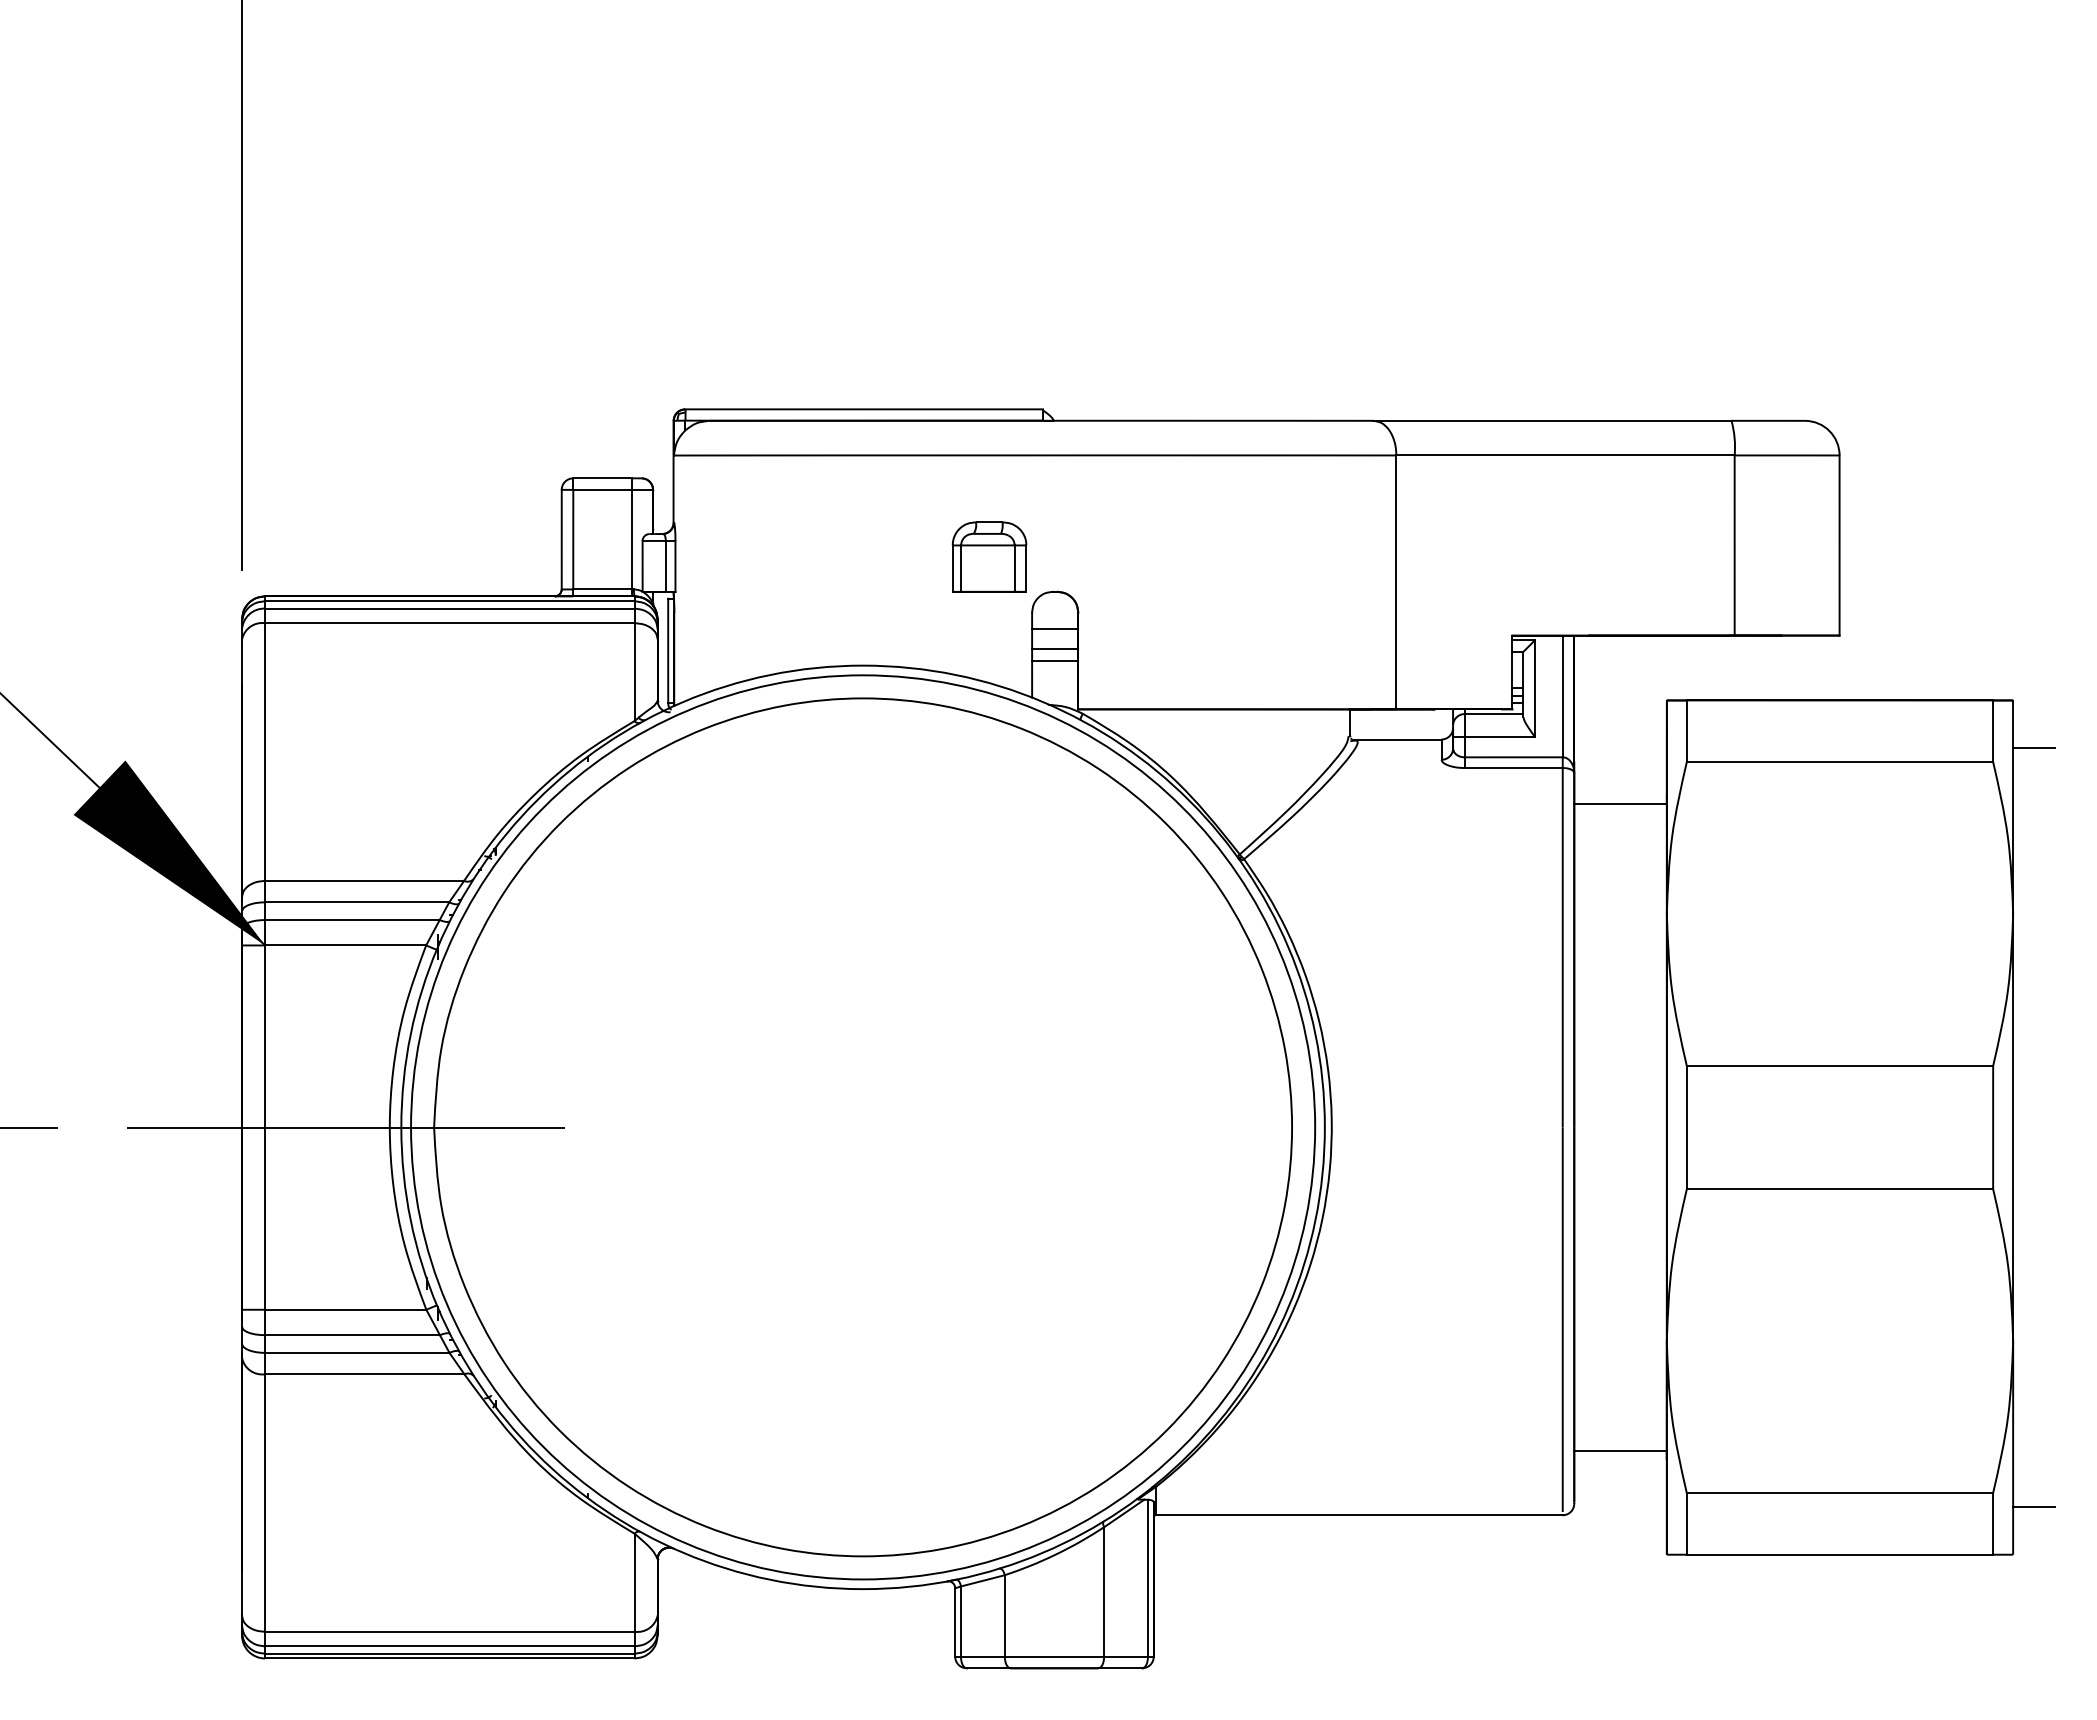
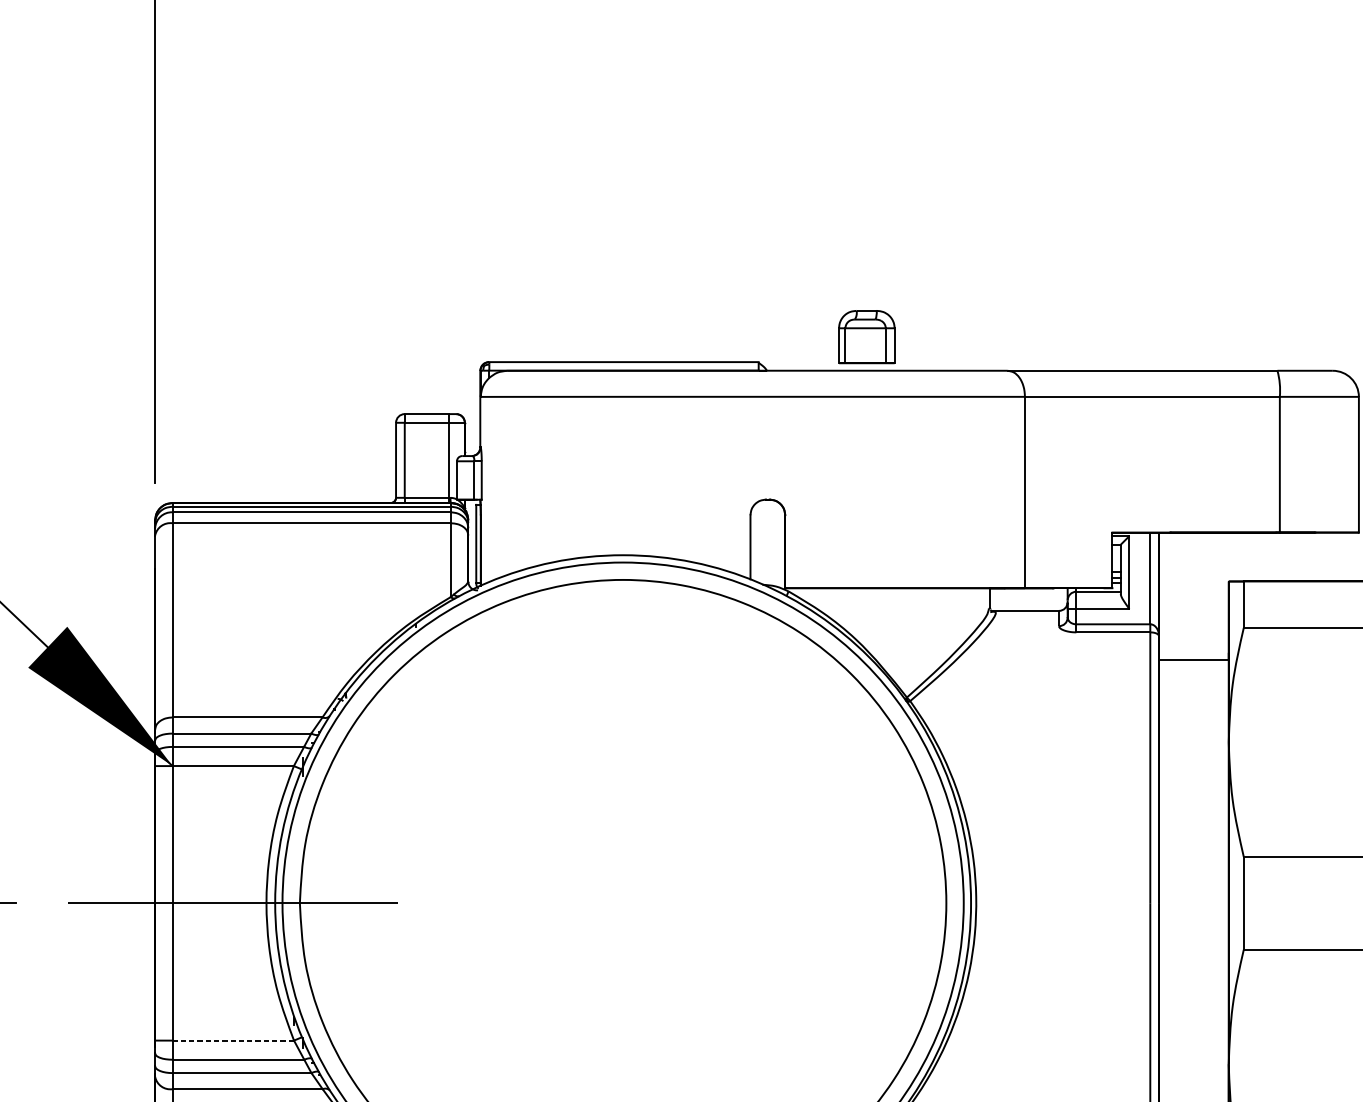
part: (989, 556) -> (866, 336), moved
line: (1055, 629) -> (768, 528), removed
line: (1055, 649) -> (768, 543), removed
line: (1055, 661) -> (768, 552), removed
line: (345, 1309) -> (233, 1040), solid -> dashed

